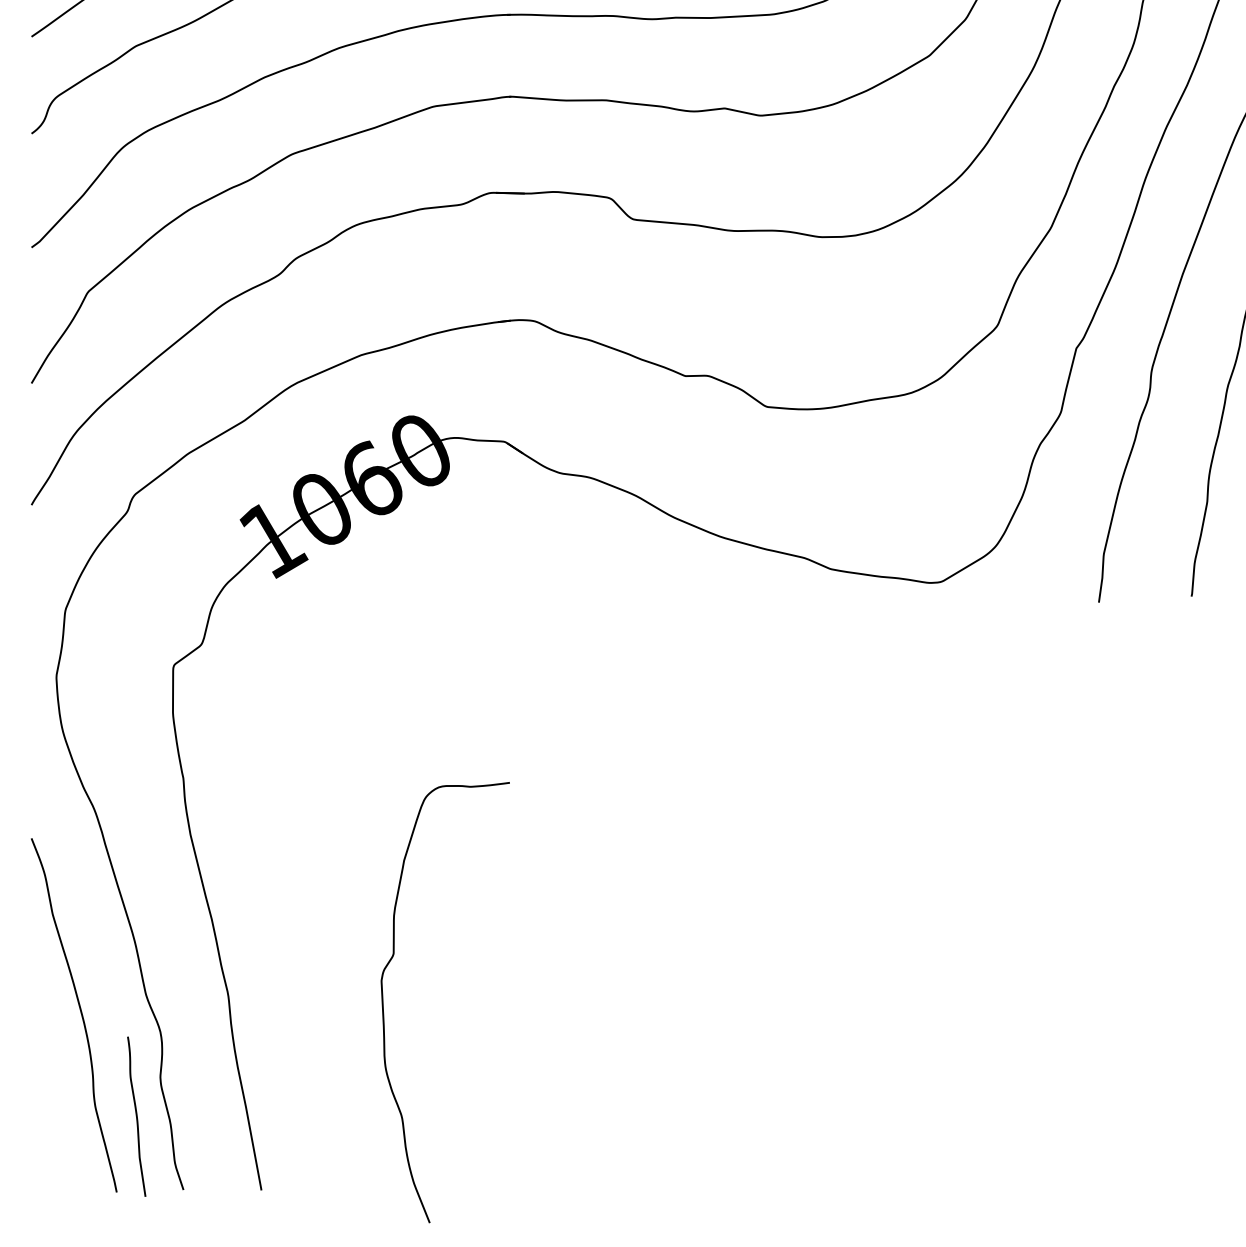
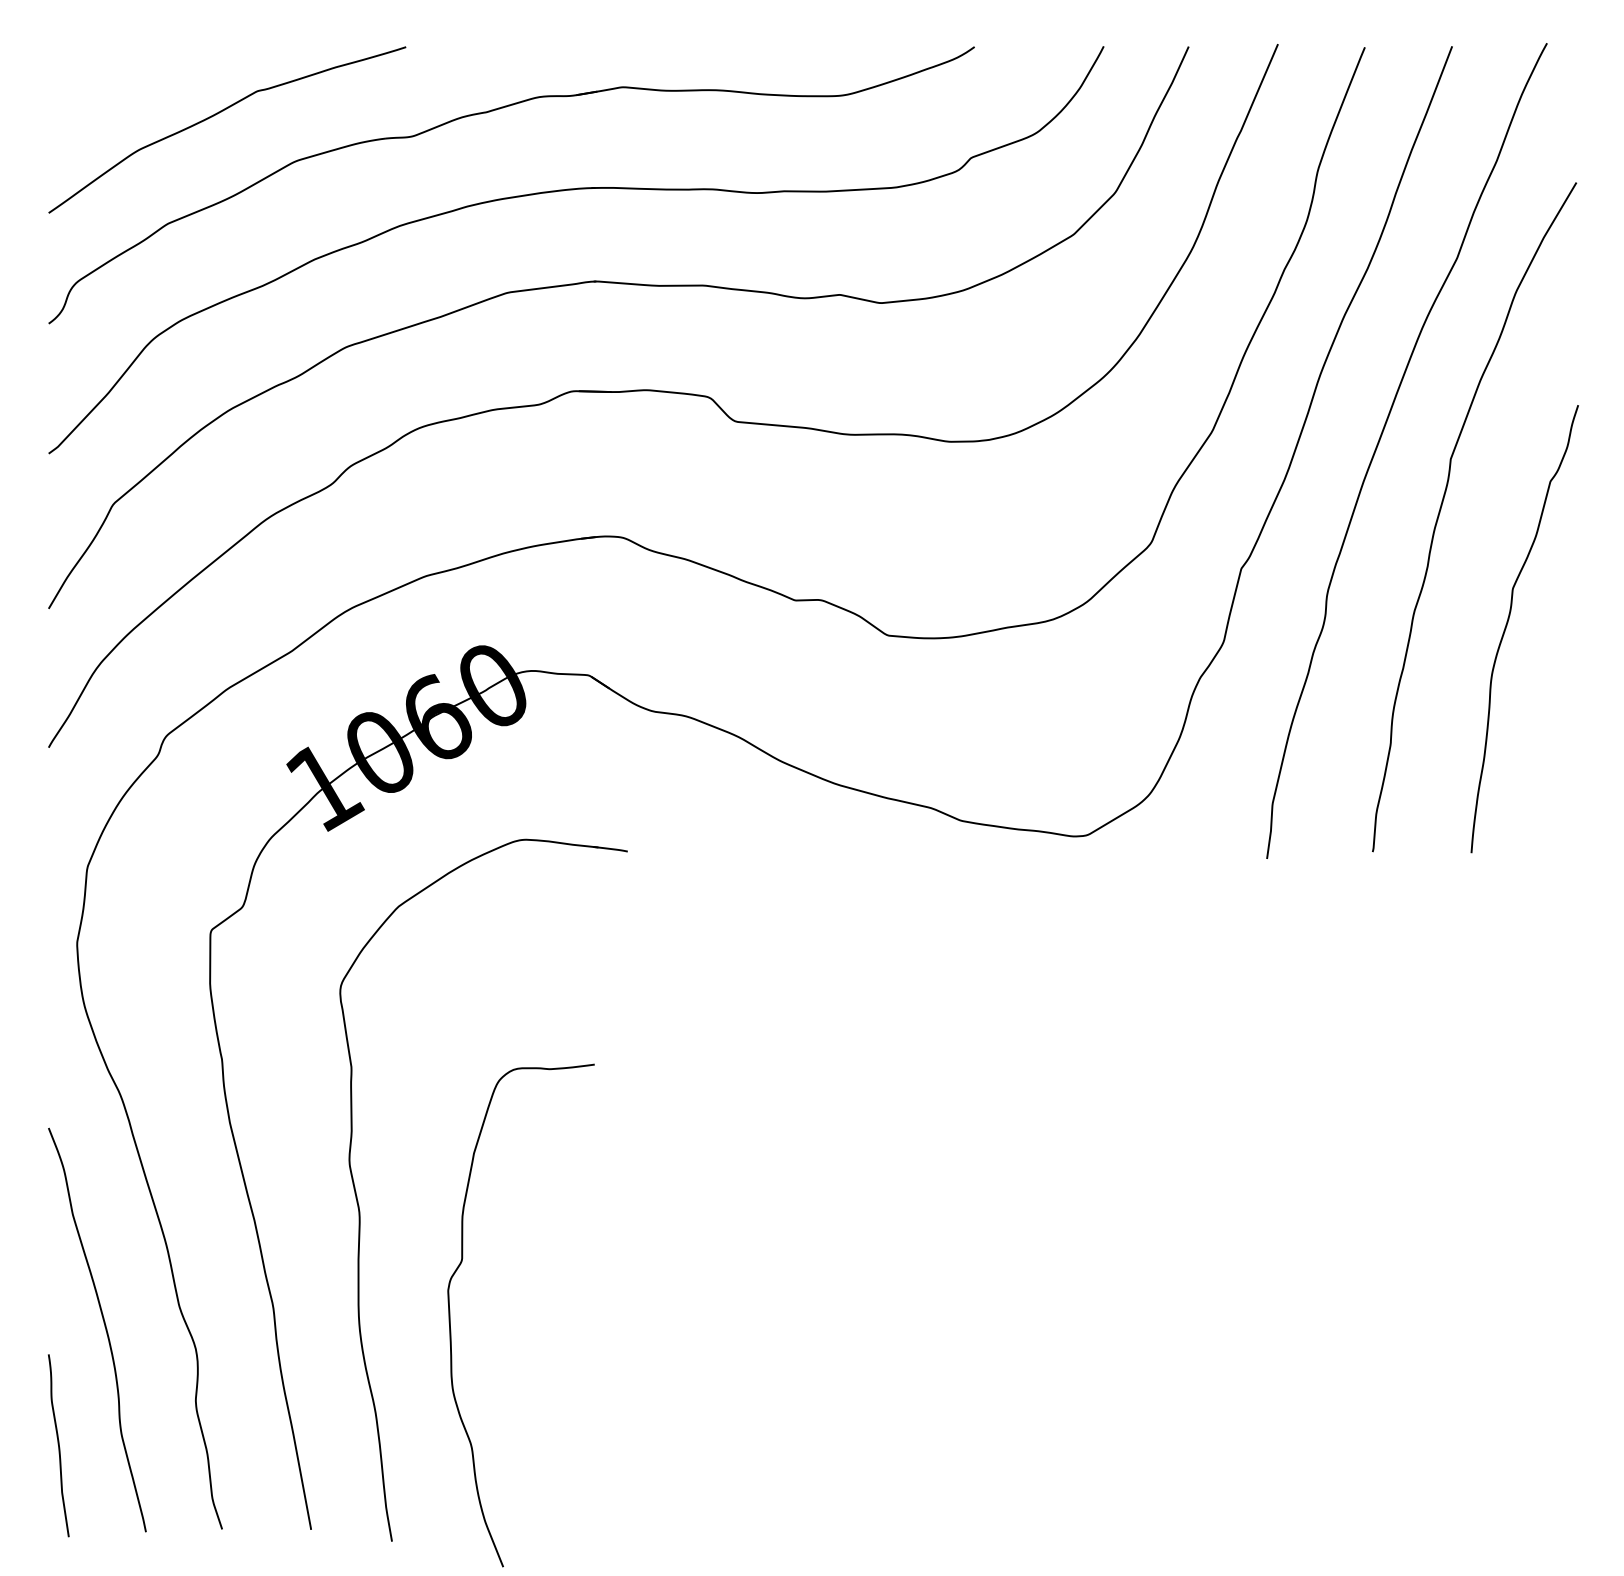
part: (304, 911) -> (360, 1211), added
curve: (136, 1116) -> (58, 1445), moved

